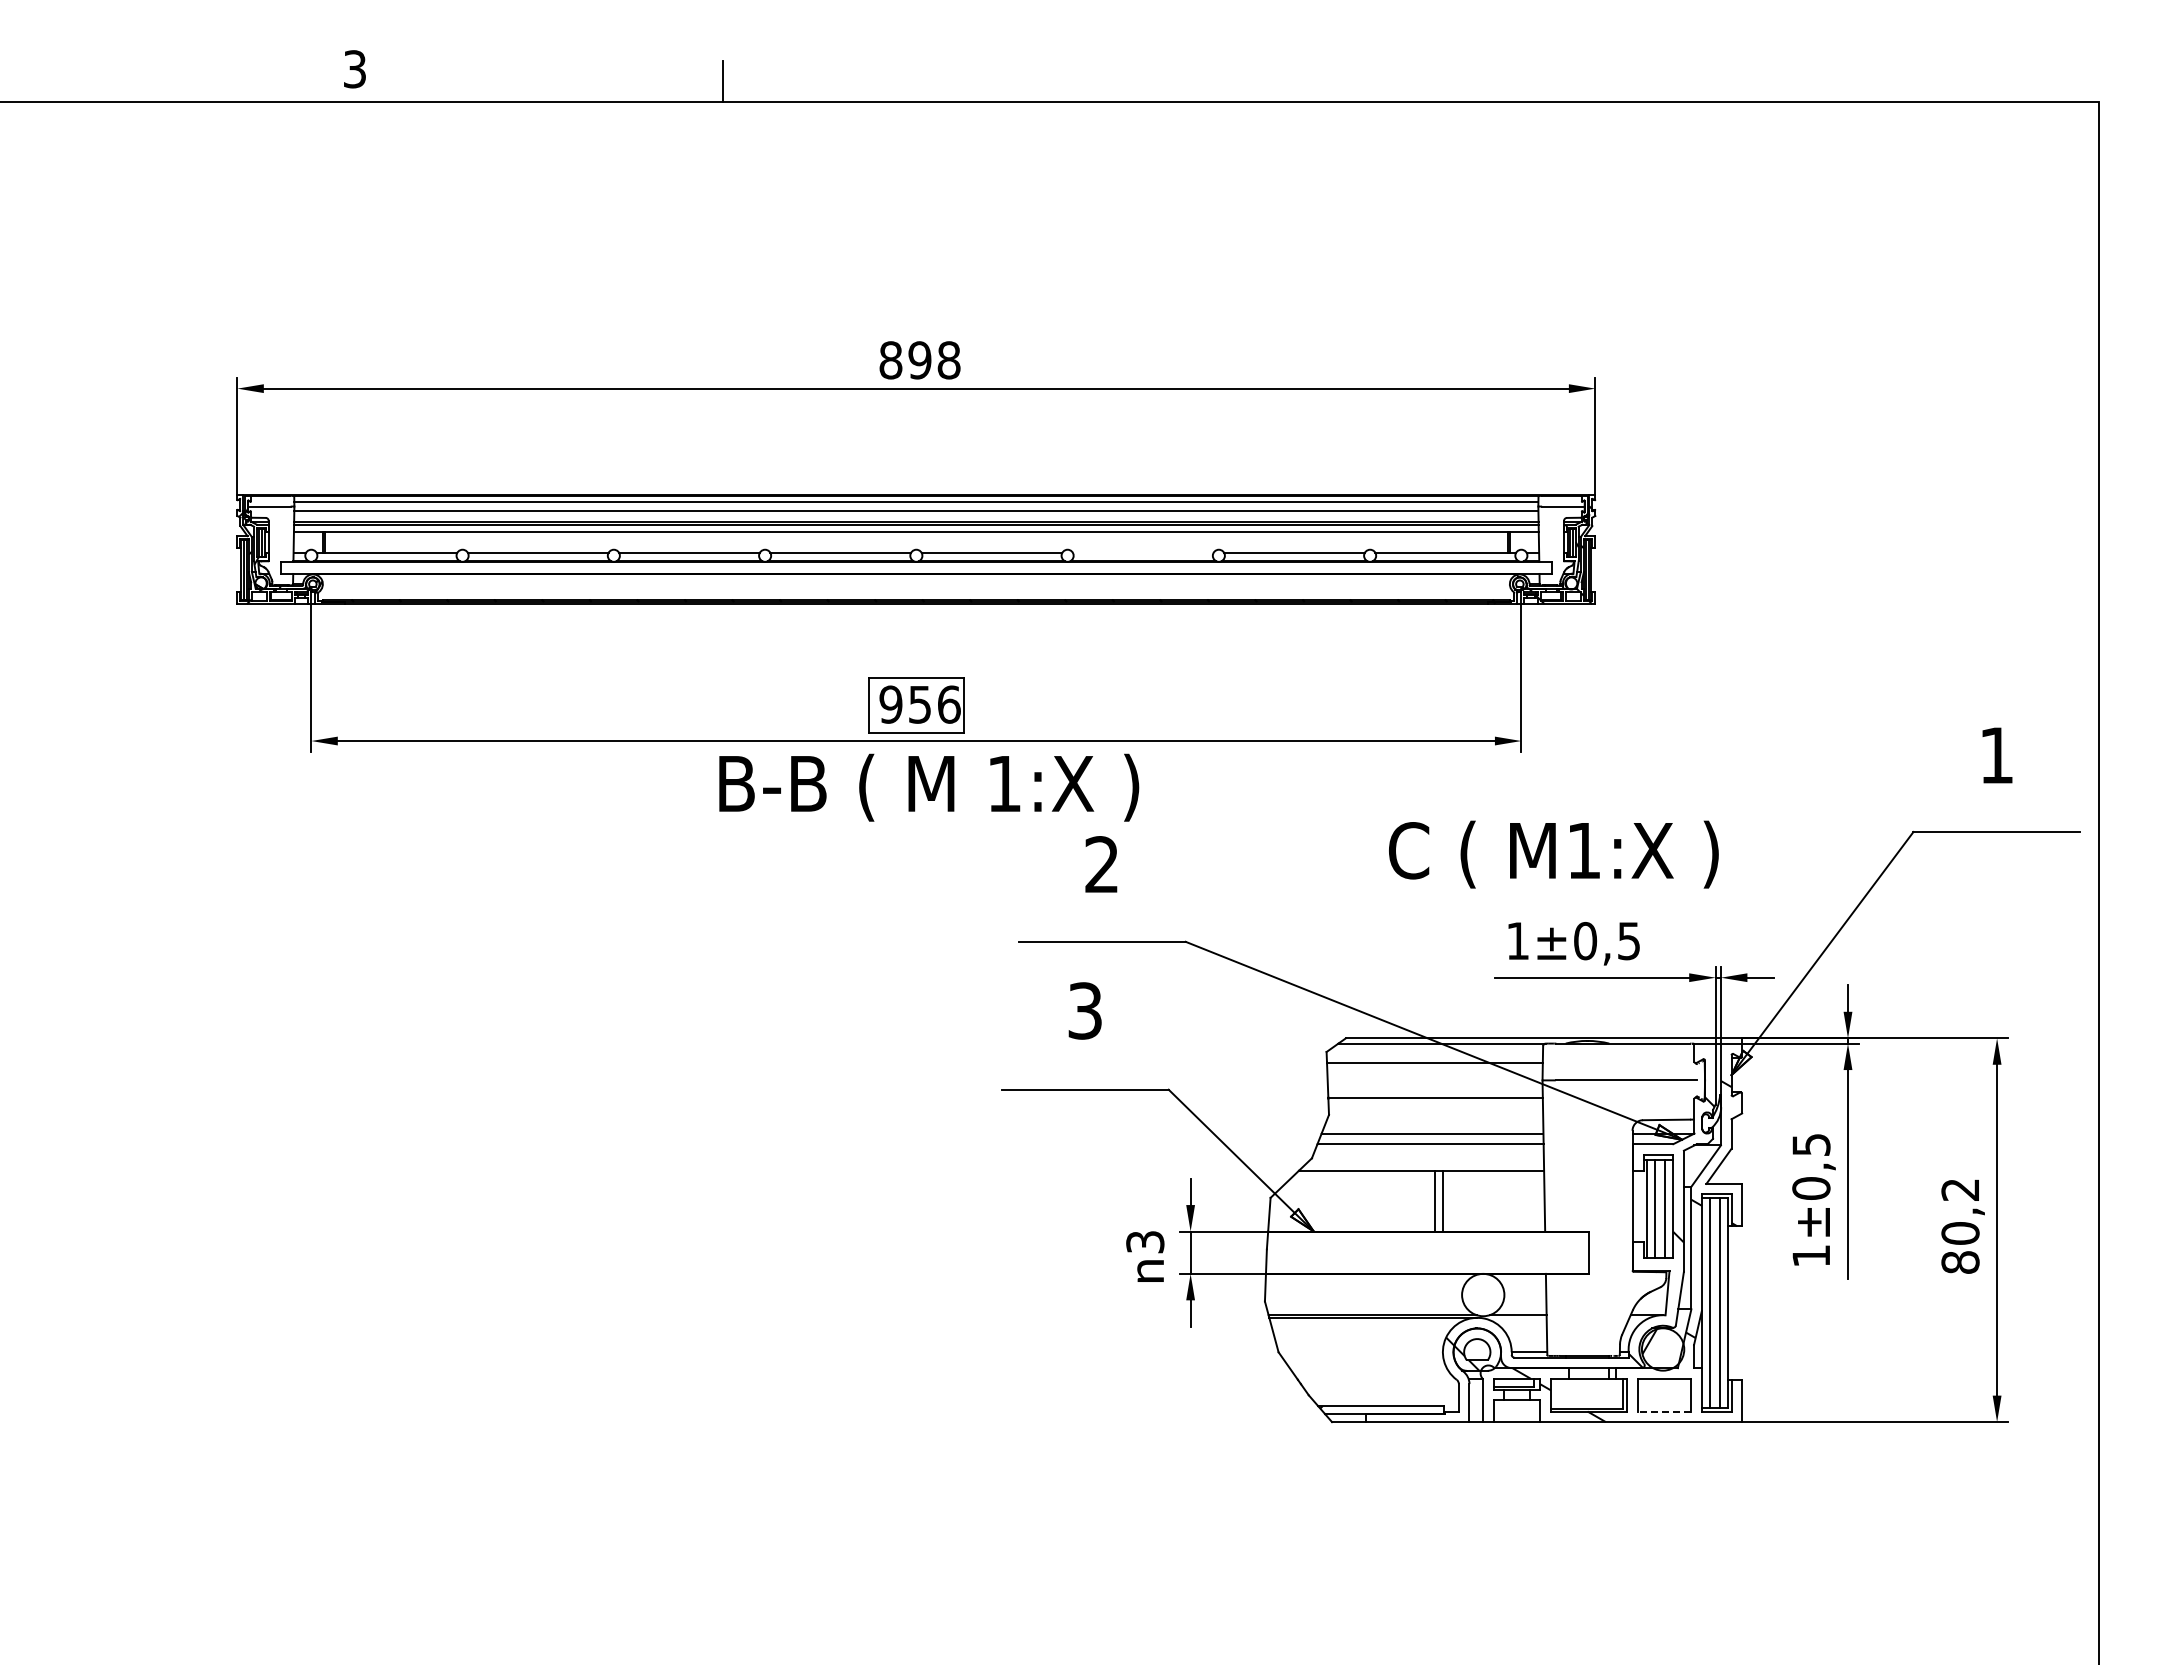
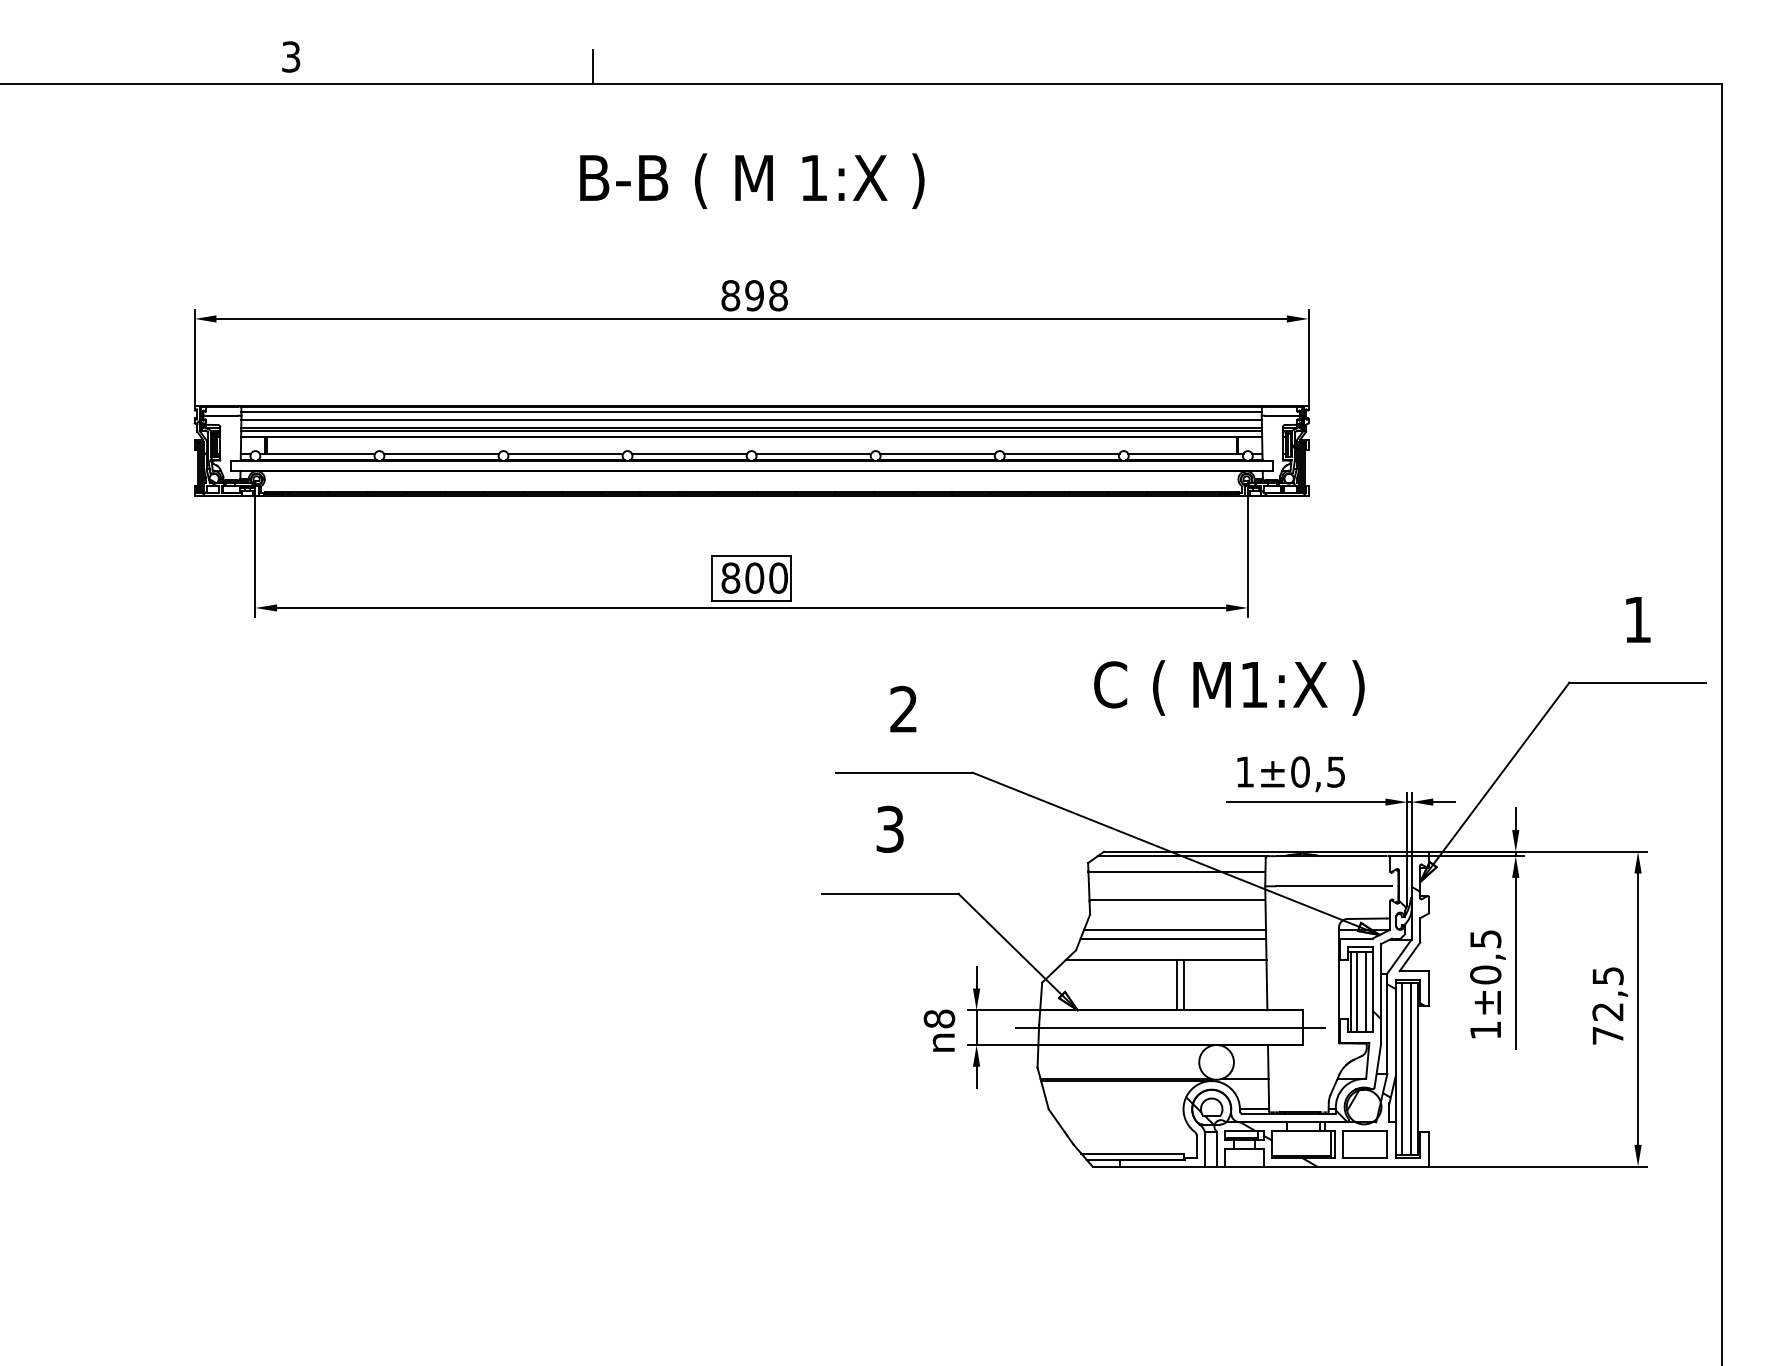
line: (1142, 552) -> (937, 453), added
text: (919, 704) -> (754, 578), 956 -> 800
text: (929, 787) -> (752, 181), moved
text: (1553, 854) -> (1229, 687), moved
text: (1960, 1226) -> (1608, 1006), 80,2 -> 72,5
text: (1145, 1241) -> (939, 1018), 3 -> 8
line: (1426, 1252) -> (1170, 1027), added
line: (1664, 1411) -> (1365, 1157), dashed -> solid

